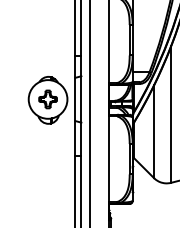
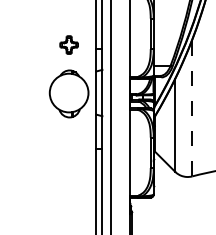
part: (47, 98) -> (68, 44), moved
line: (171, 113) -> (192, 107), solid -> dashed

